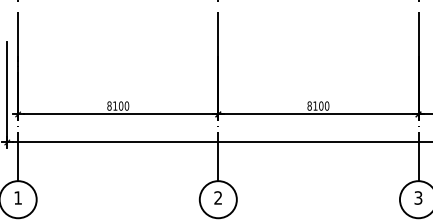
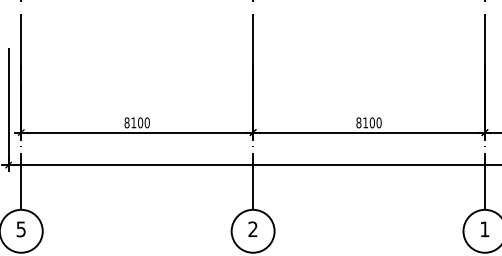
text: (17, 198) -> (20, 229), 1 -> 5
text: (418, 198) -> (484, 229), 3 -> 1

